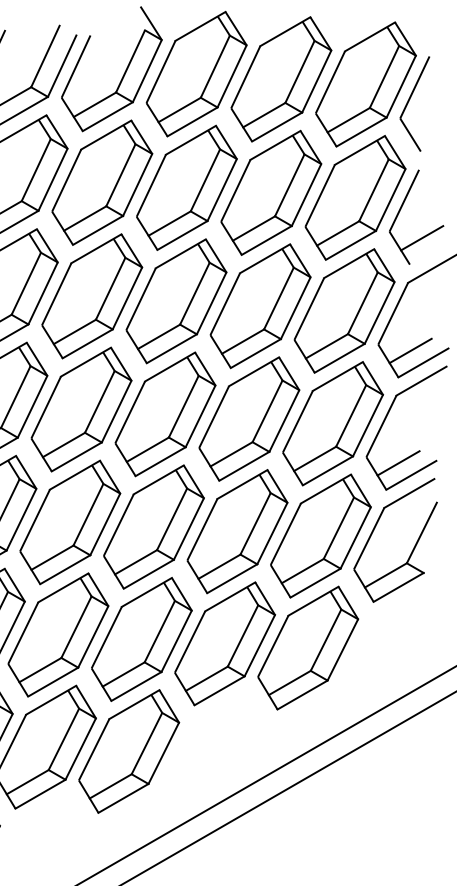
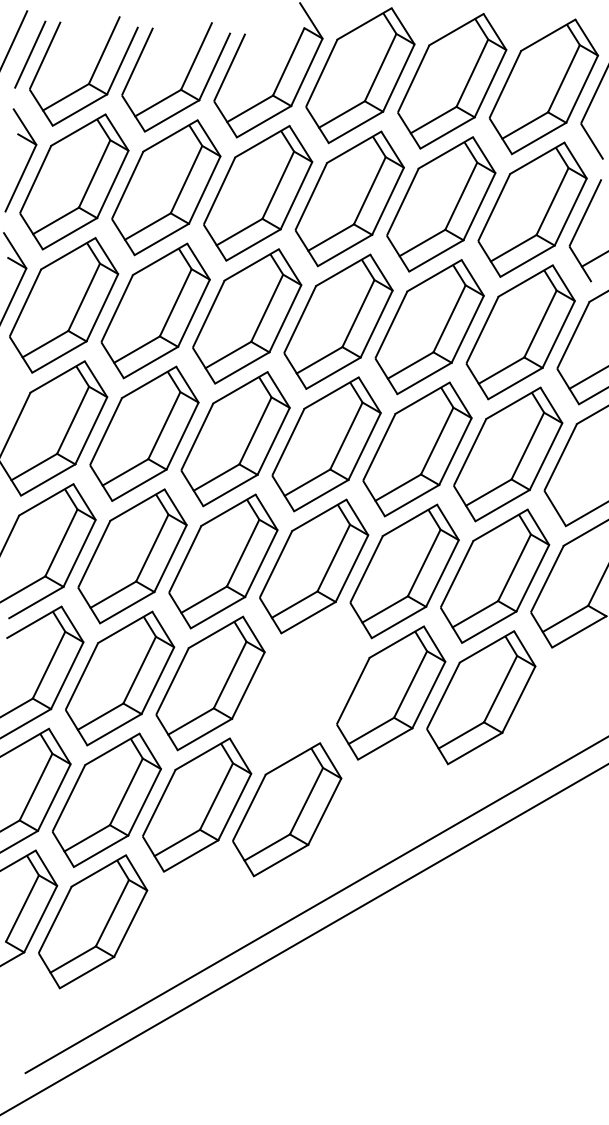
line: (397, 463) -> (578, 497), removed
part: (142, 638) -> (301, 687), removed

